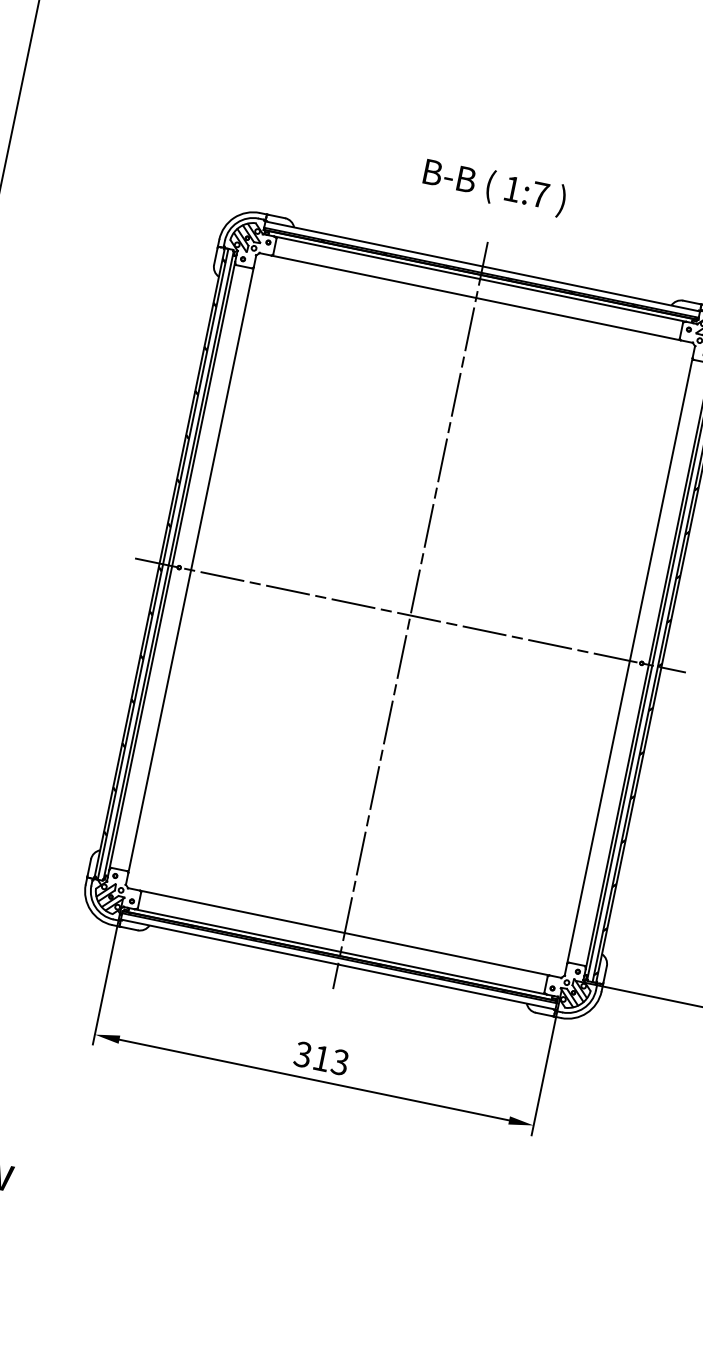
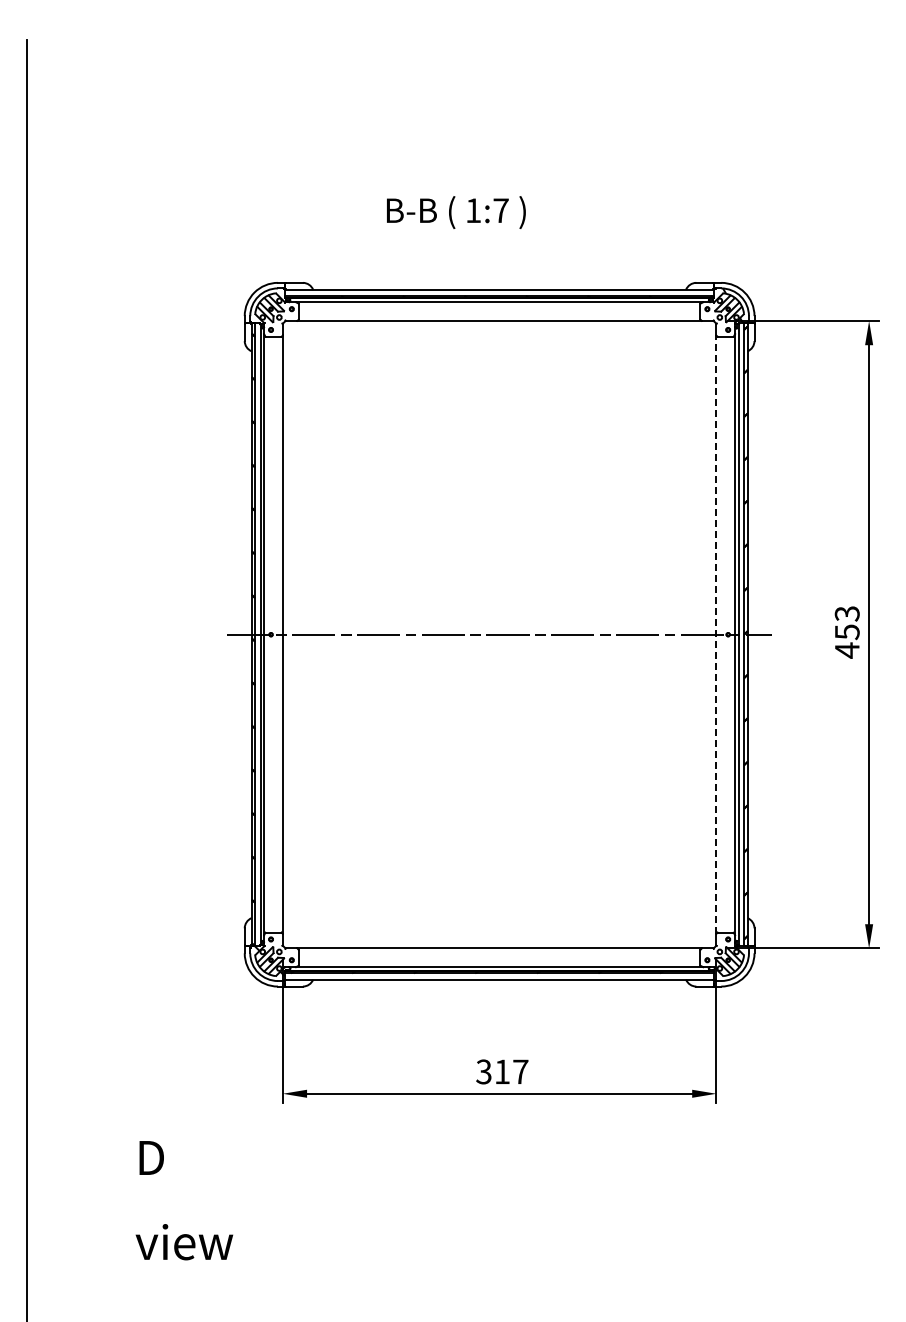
text: (494, 187) -> (456, 212), moved
line: (410, 615) -> (499, 634), removed
line: (630, 660) -> (716, 634), solid -> dashed
text: (340, 1061) -> (520, 1071), 313 -> 317

